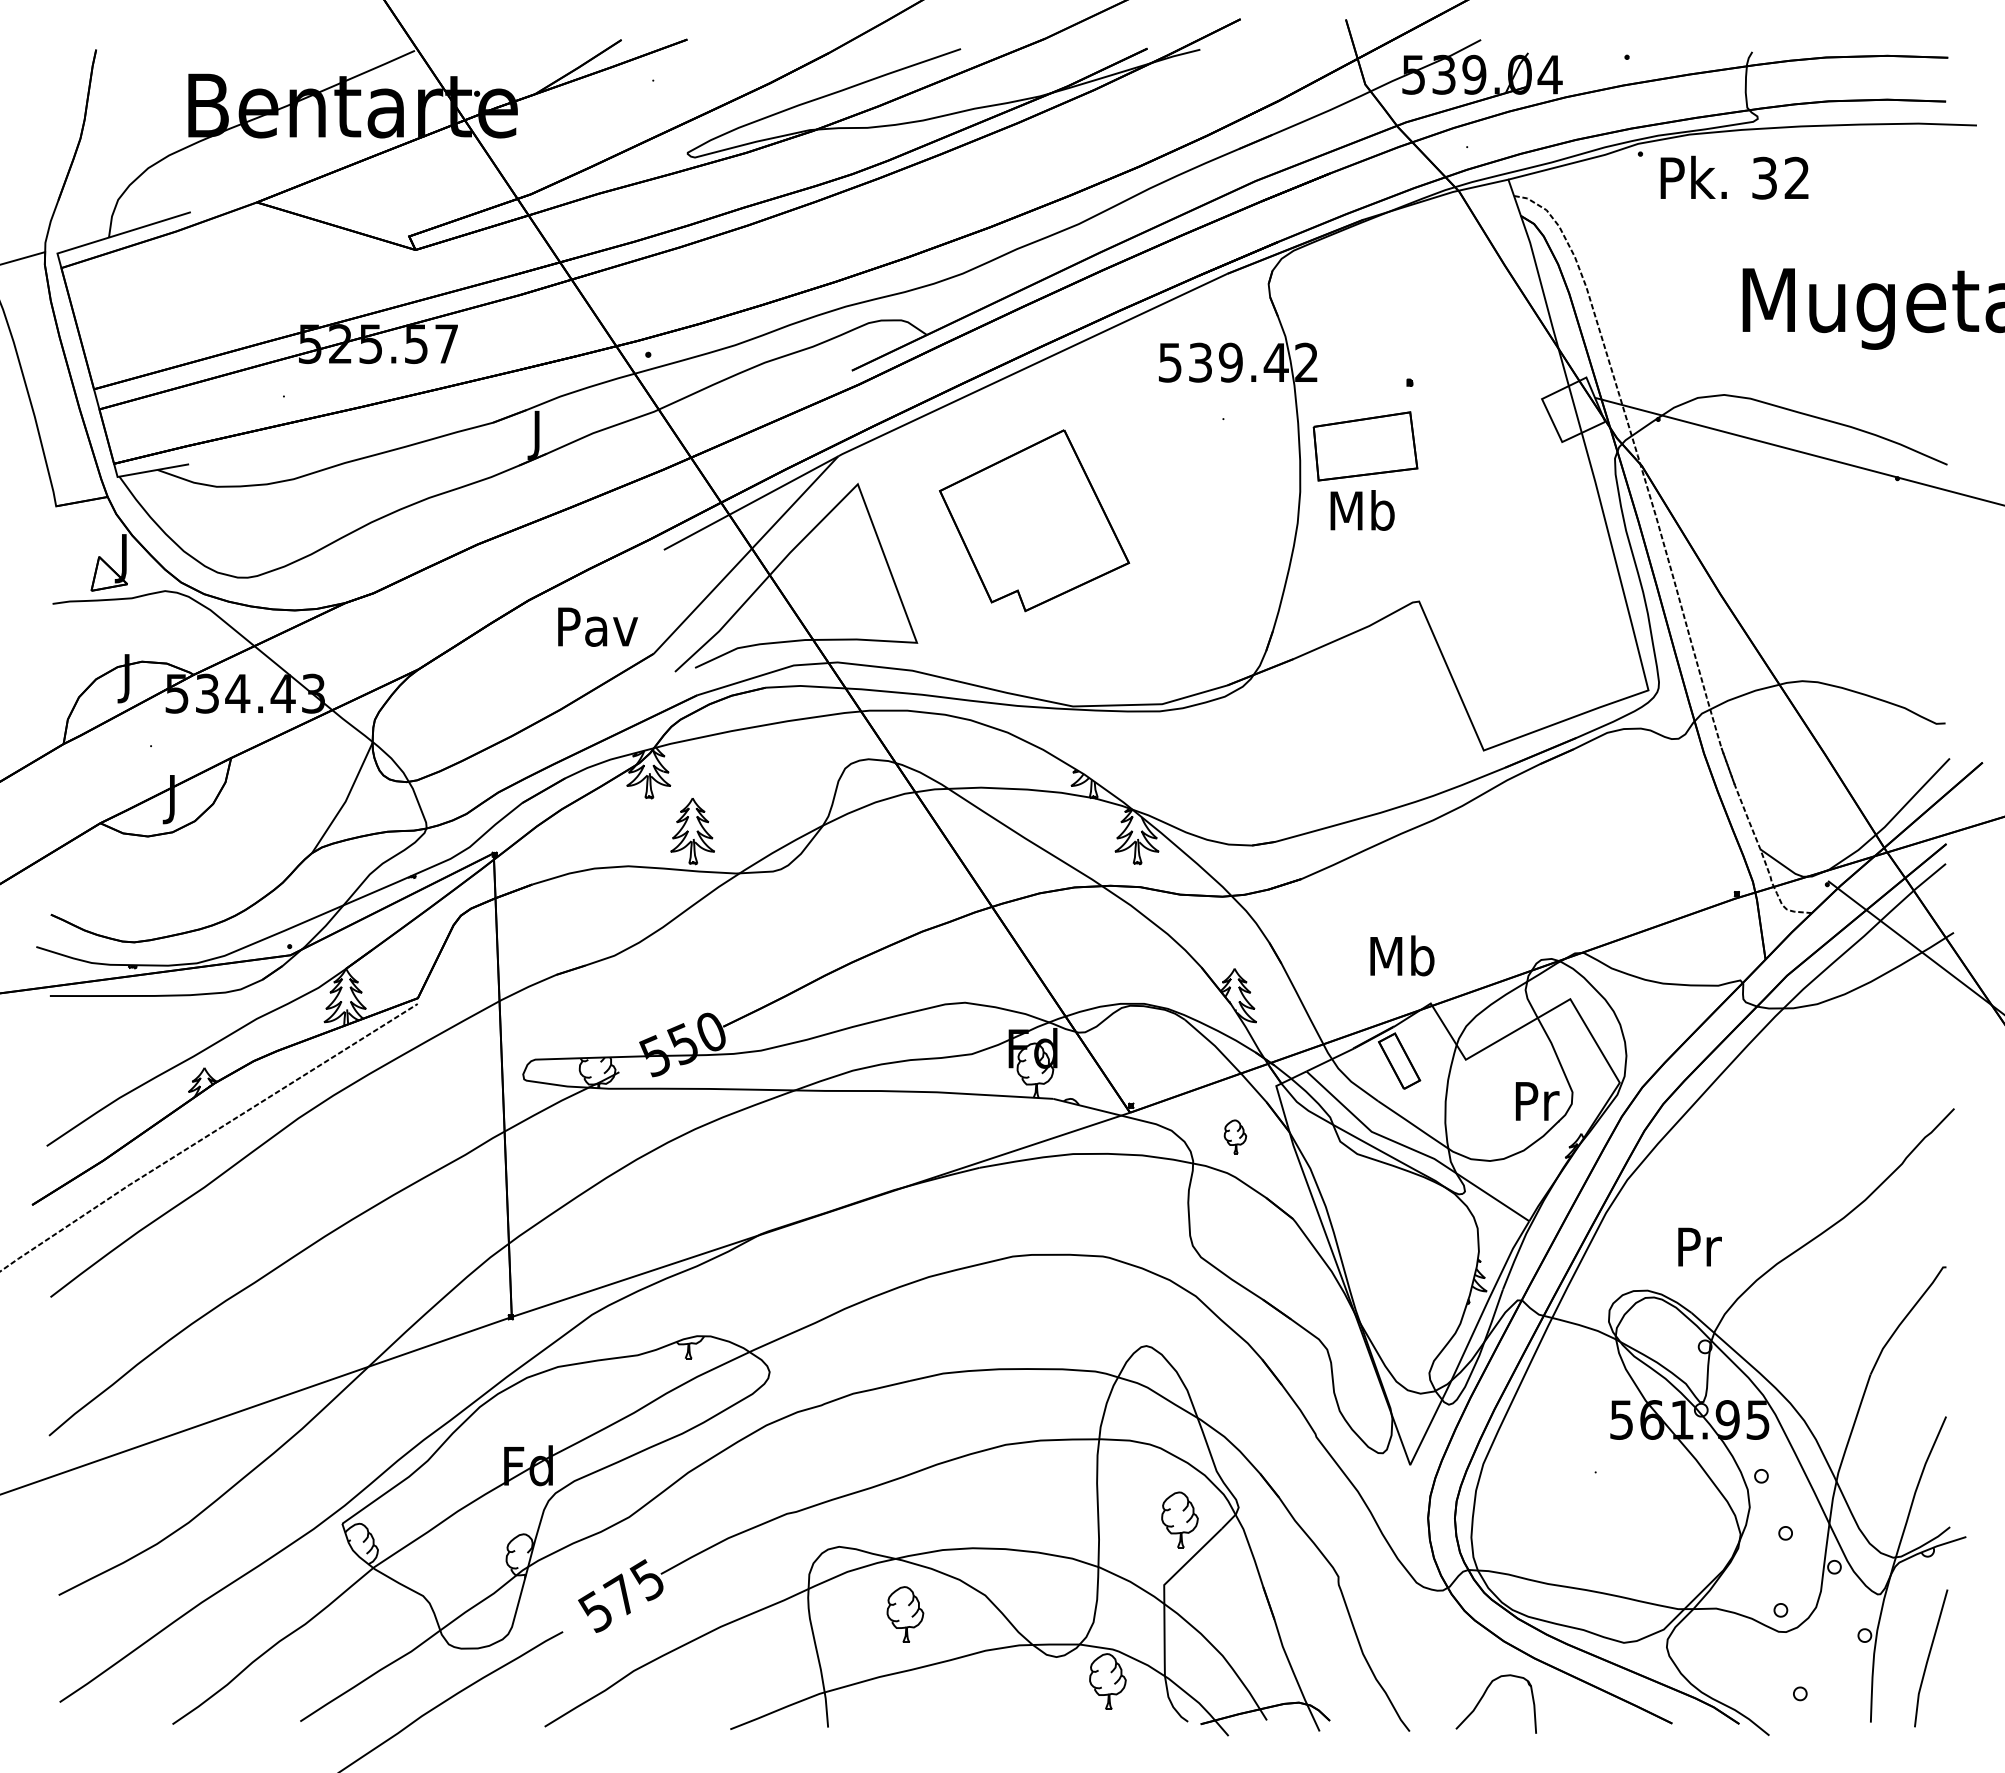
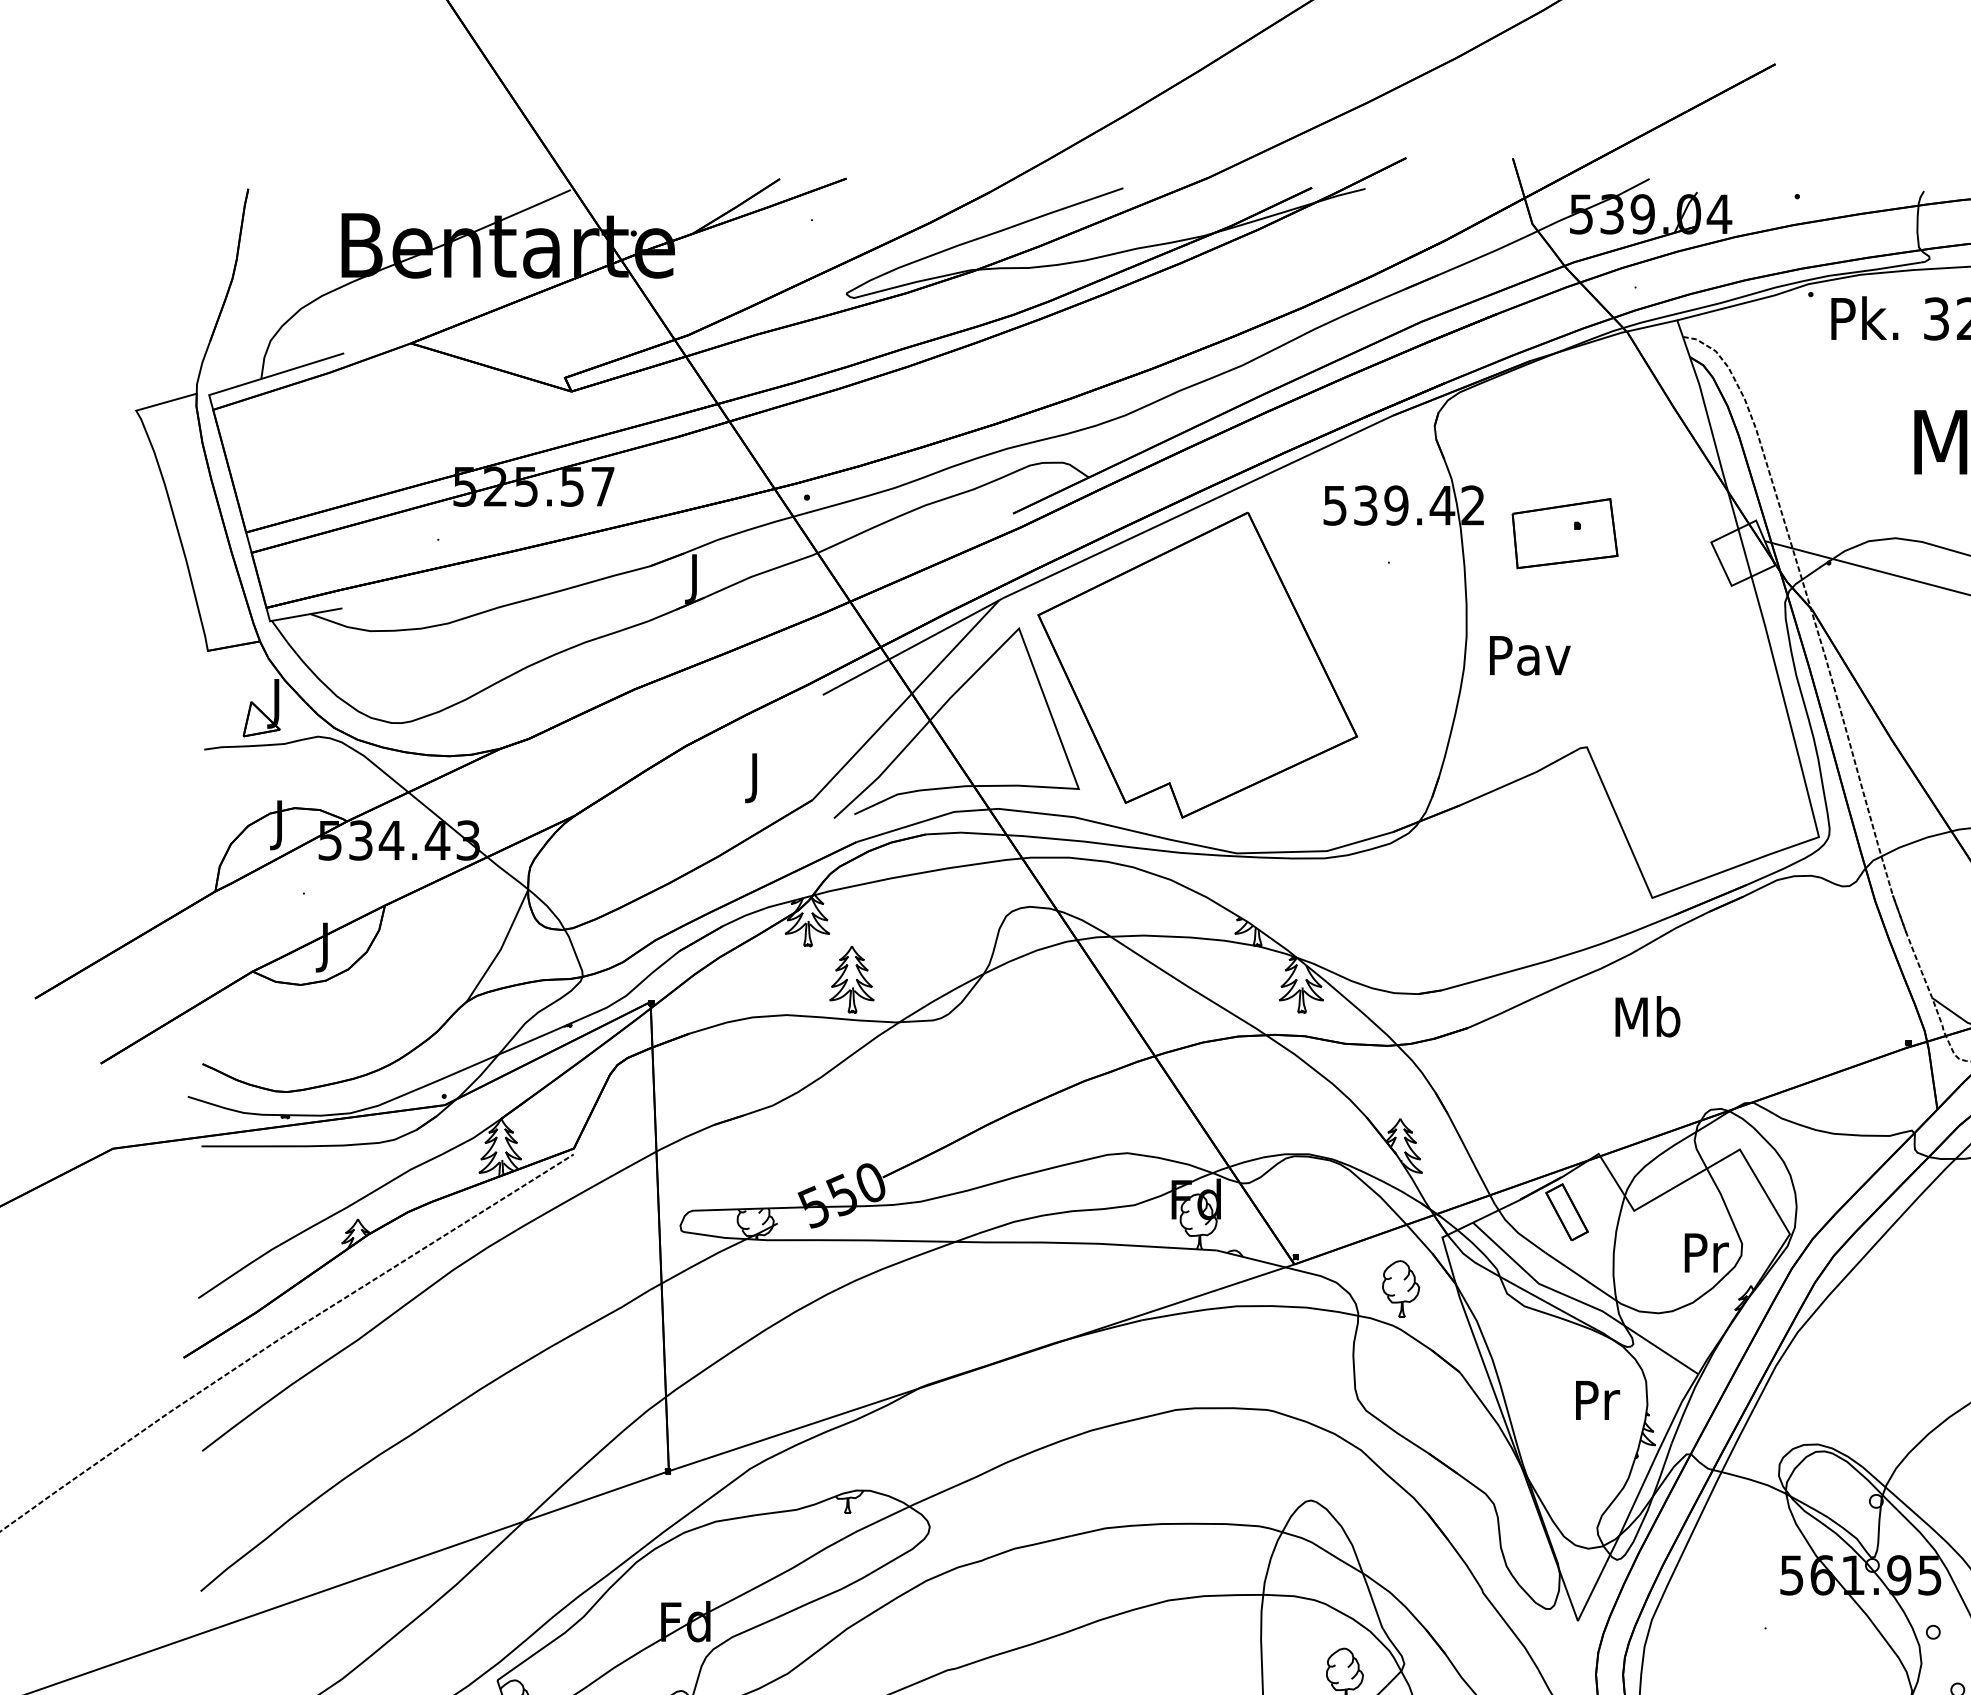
part: (1365, 446) -> (1565, 533), moved
text: (1363, 510) -> (1530, 655), Mb -> Pav
part: (1034, 520) -> (1197, 665), size x1.67
text: (598, 631) -> (756, 777), Pav -> J
text: (1402, 955) -> (1648, 1016), moved
part: (1235, 1136) -> (1401, 1288), size x1.67
text: (1699, 1246) -> (1597, 1399), moved

